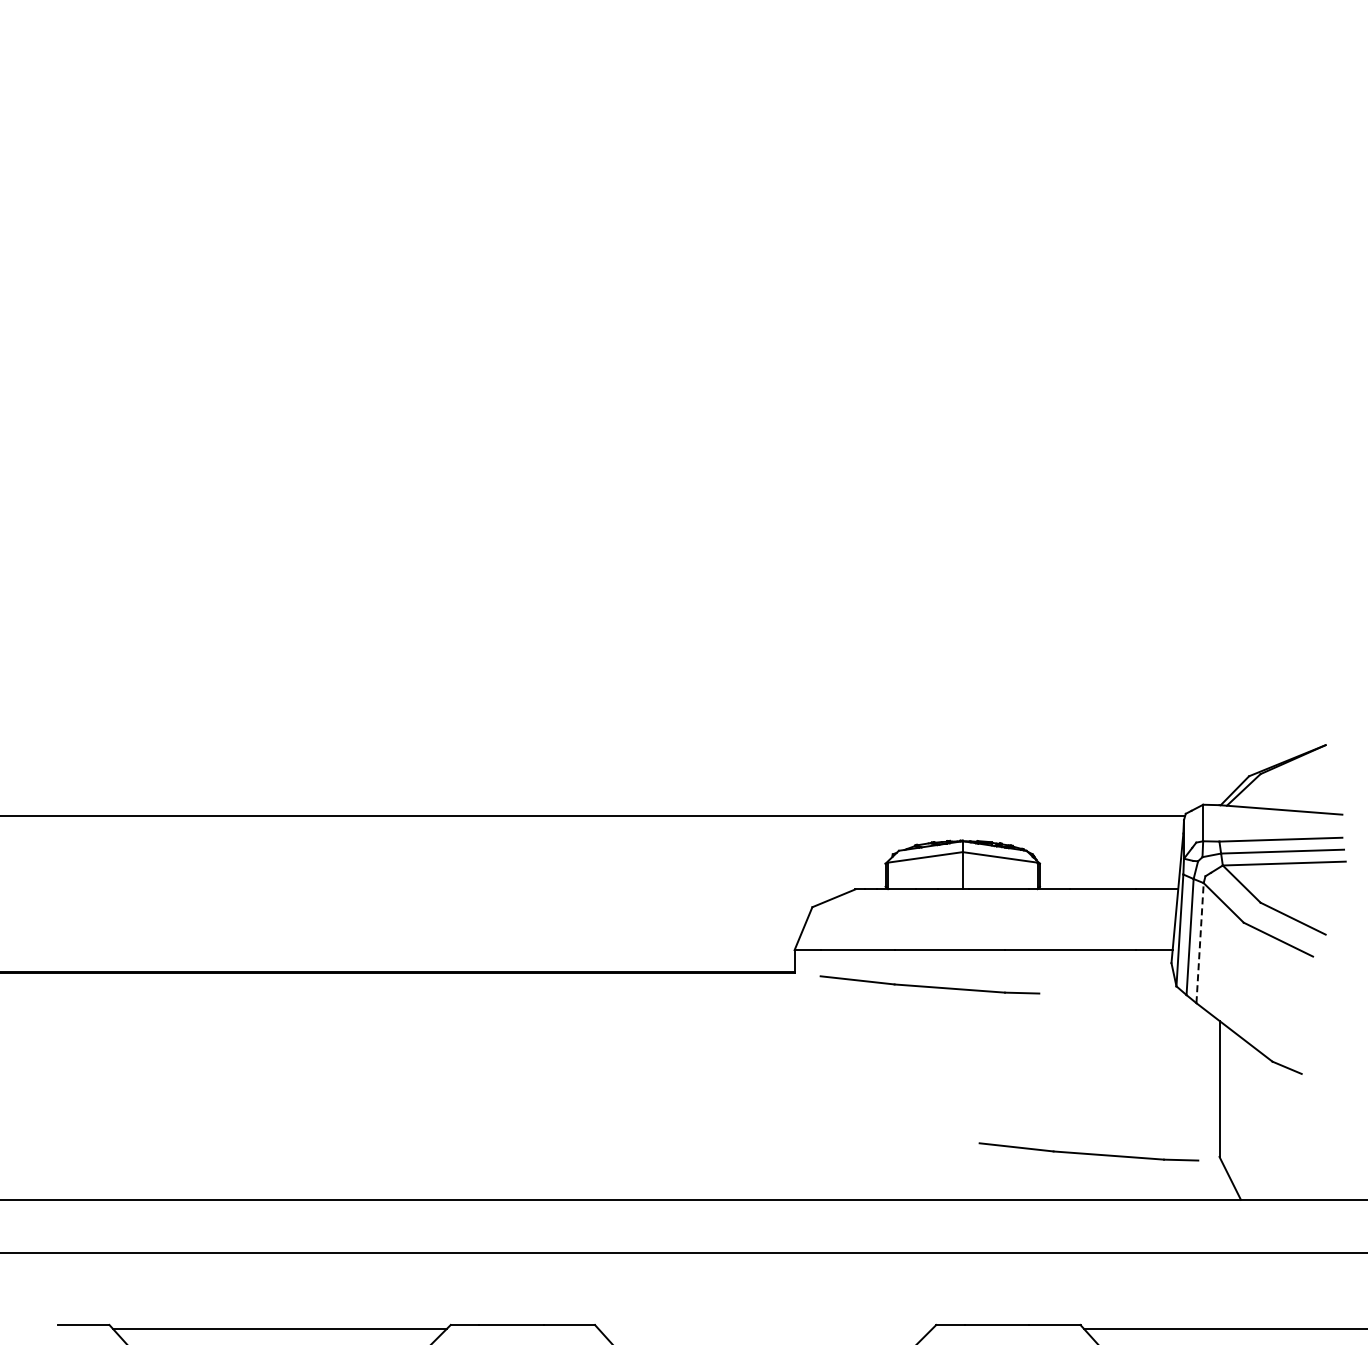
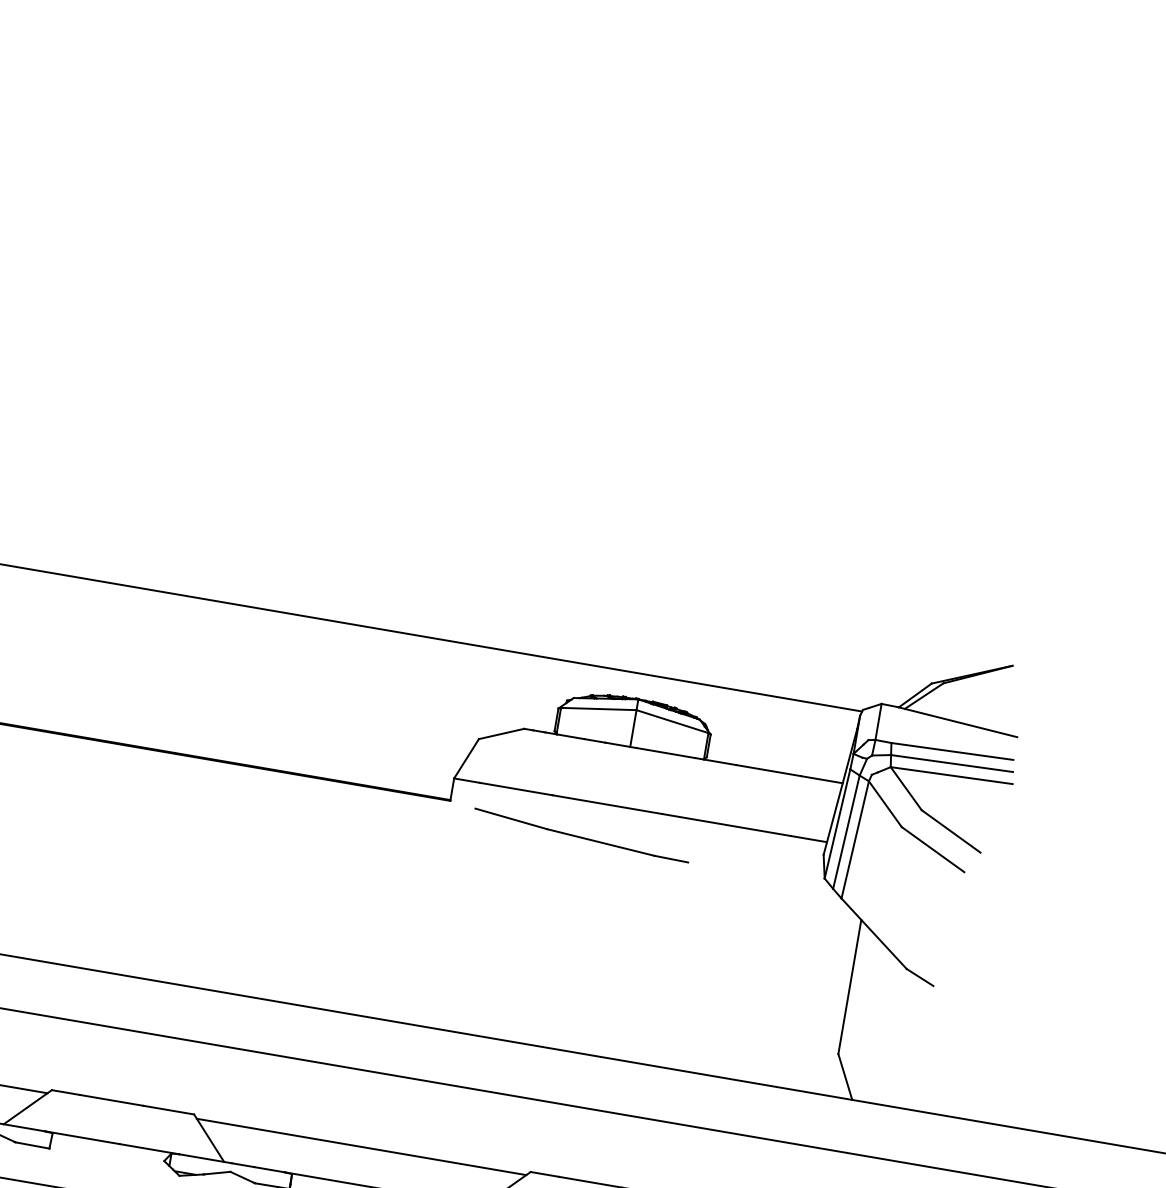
line: (1200, 942) -> (855, 839), dashed -> solid
part: (1088, 1151) -> (710, 1026), removed
line: (765, 1328) -> (361, 1146), added

